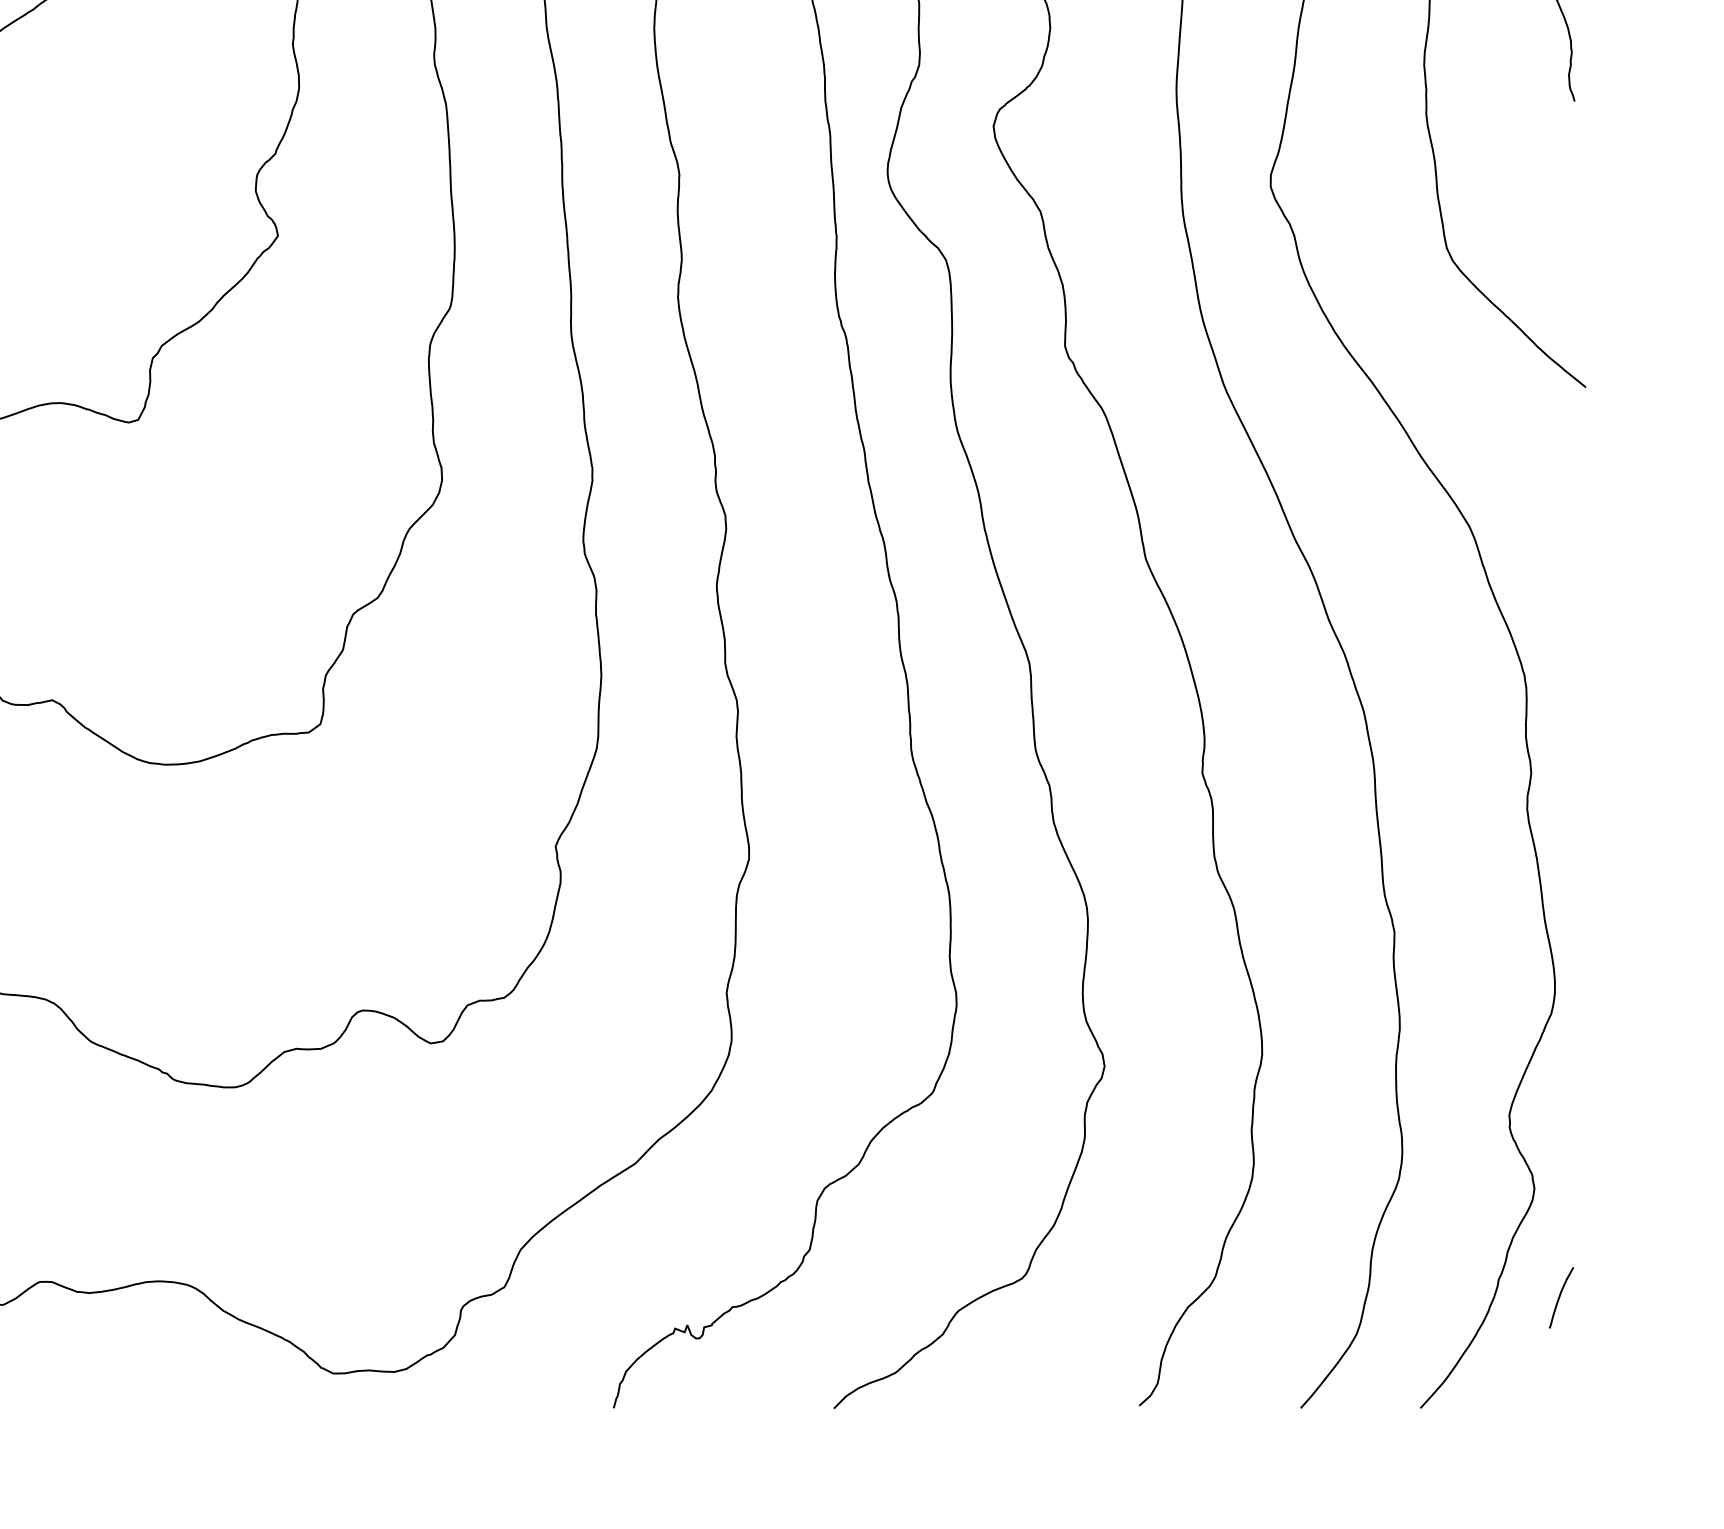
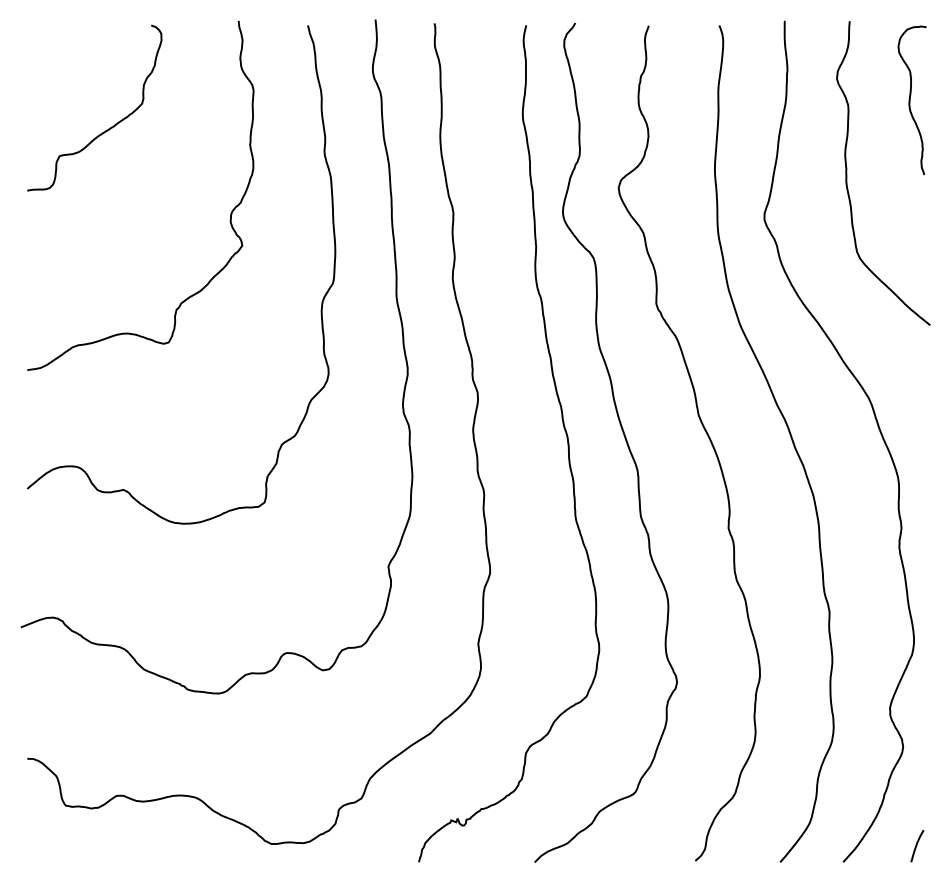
curve: (1561, 1296) -> (917, 845), moved

